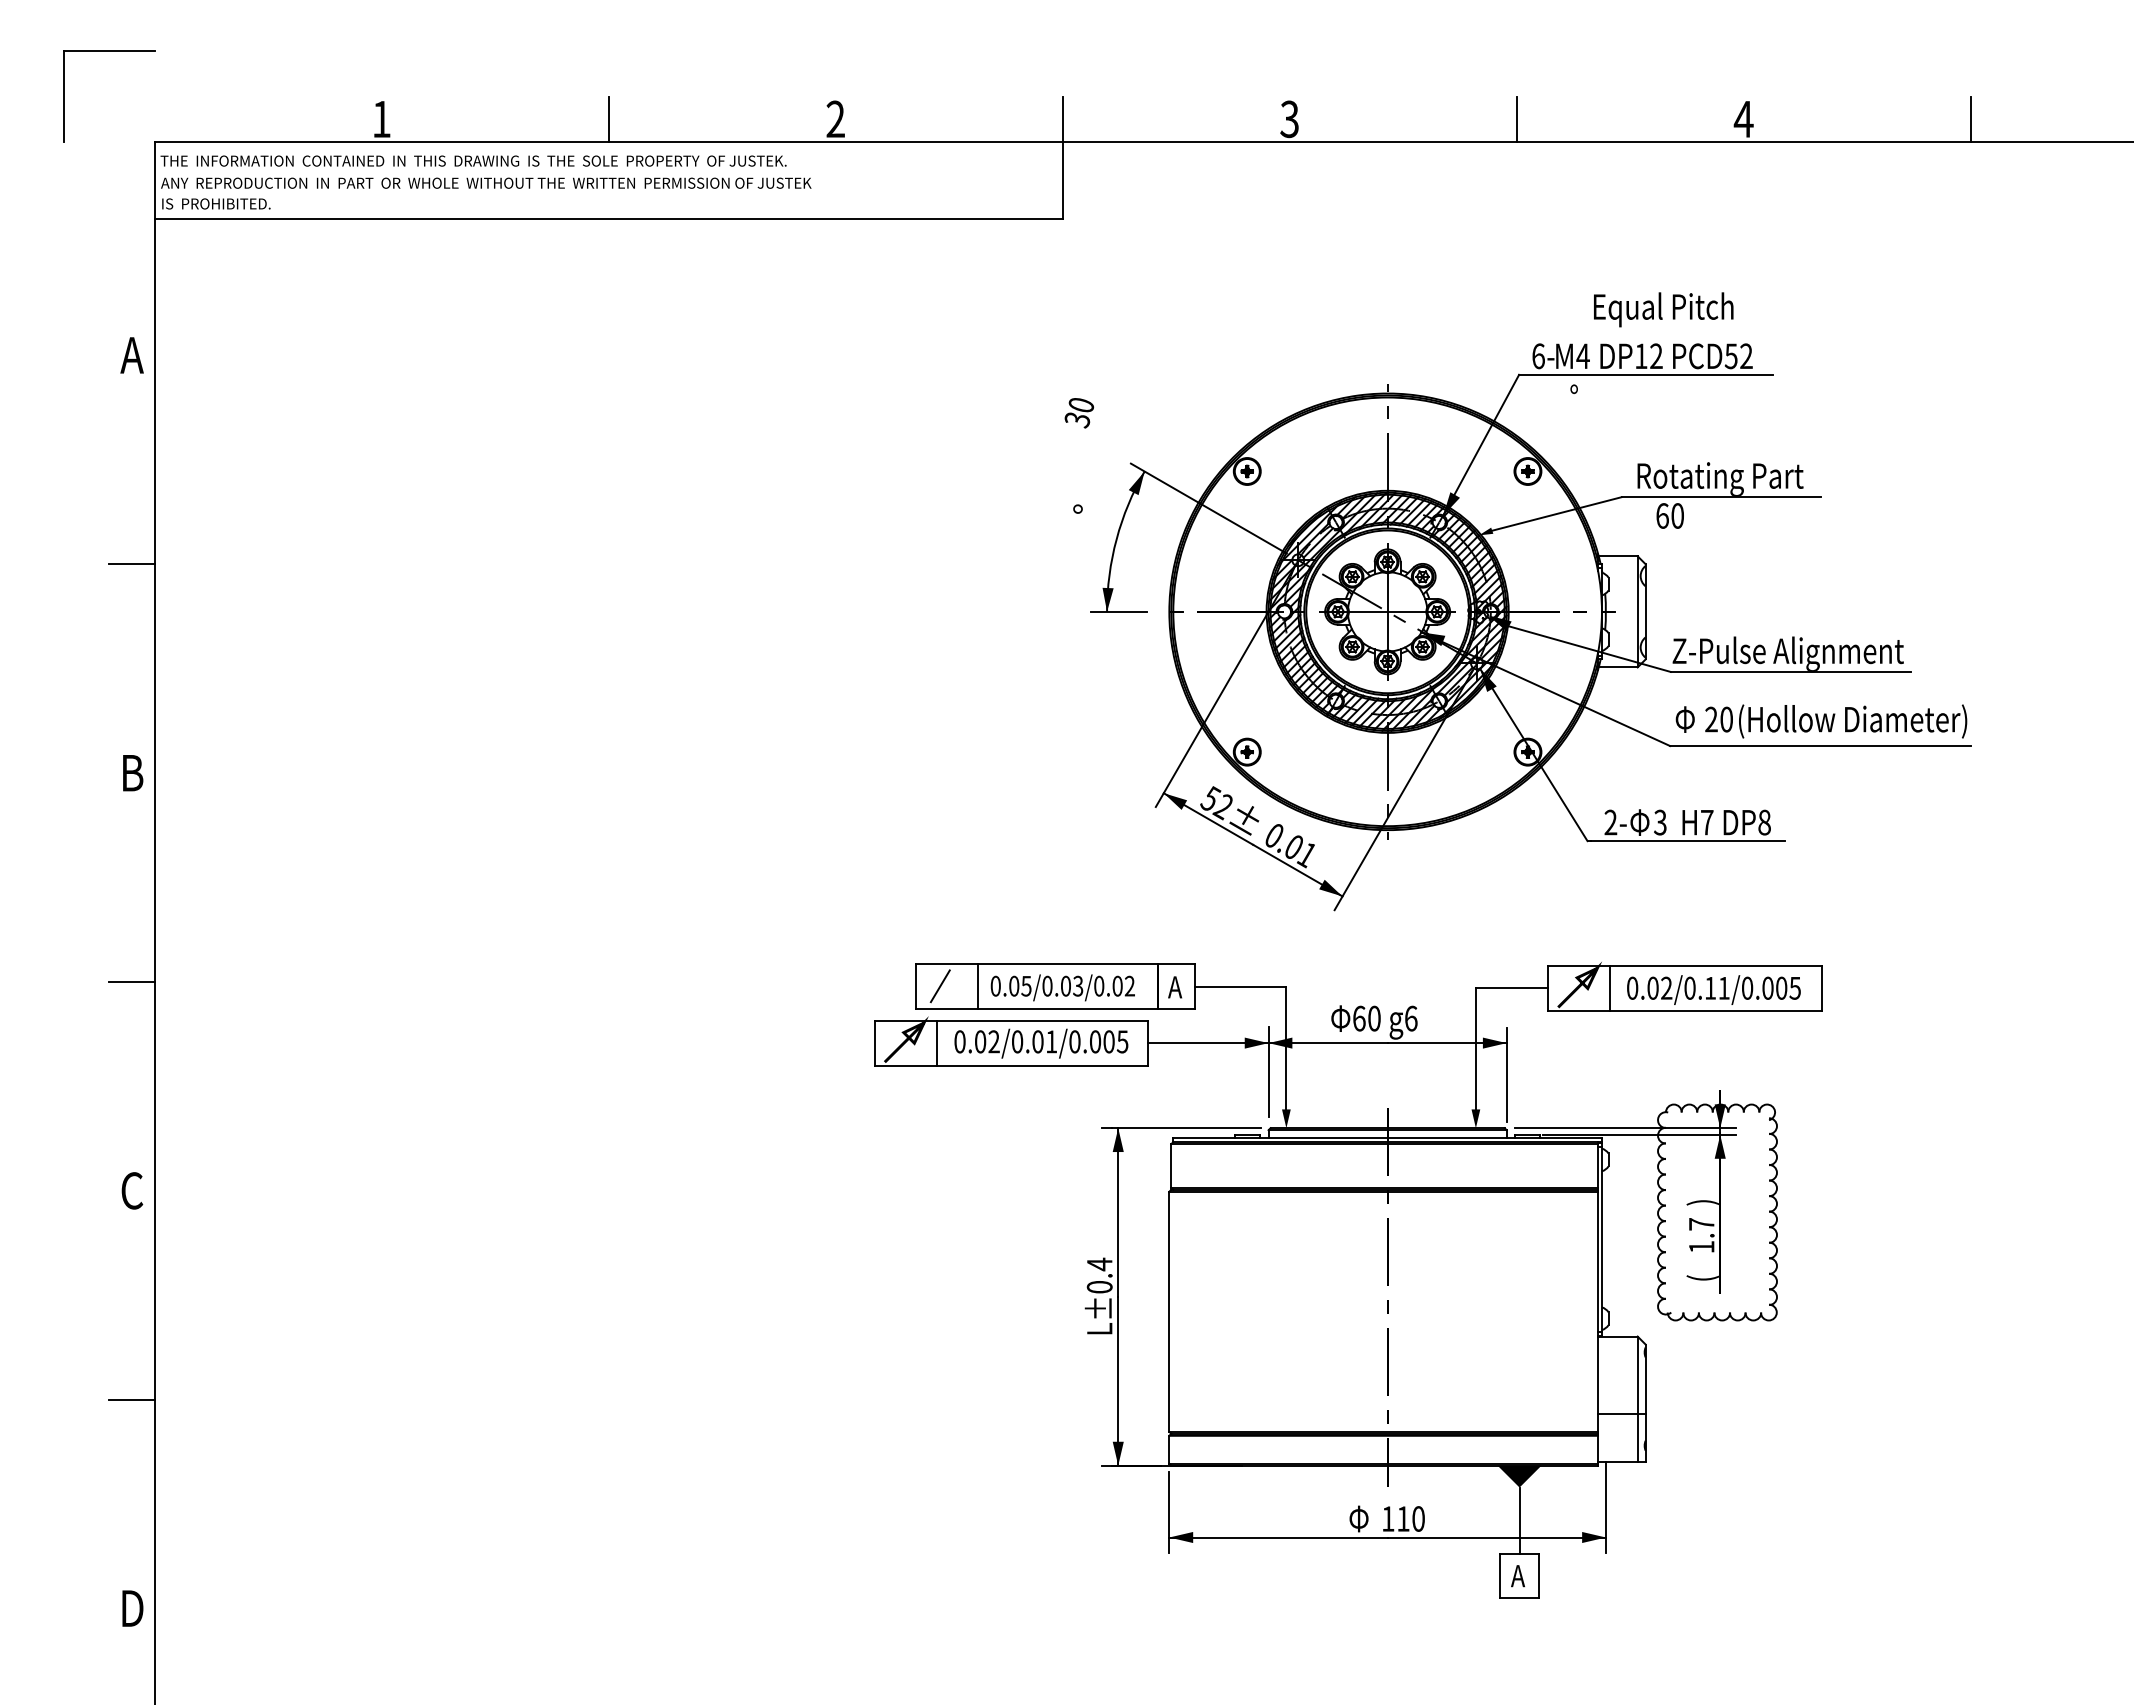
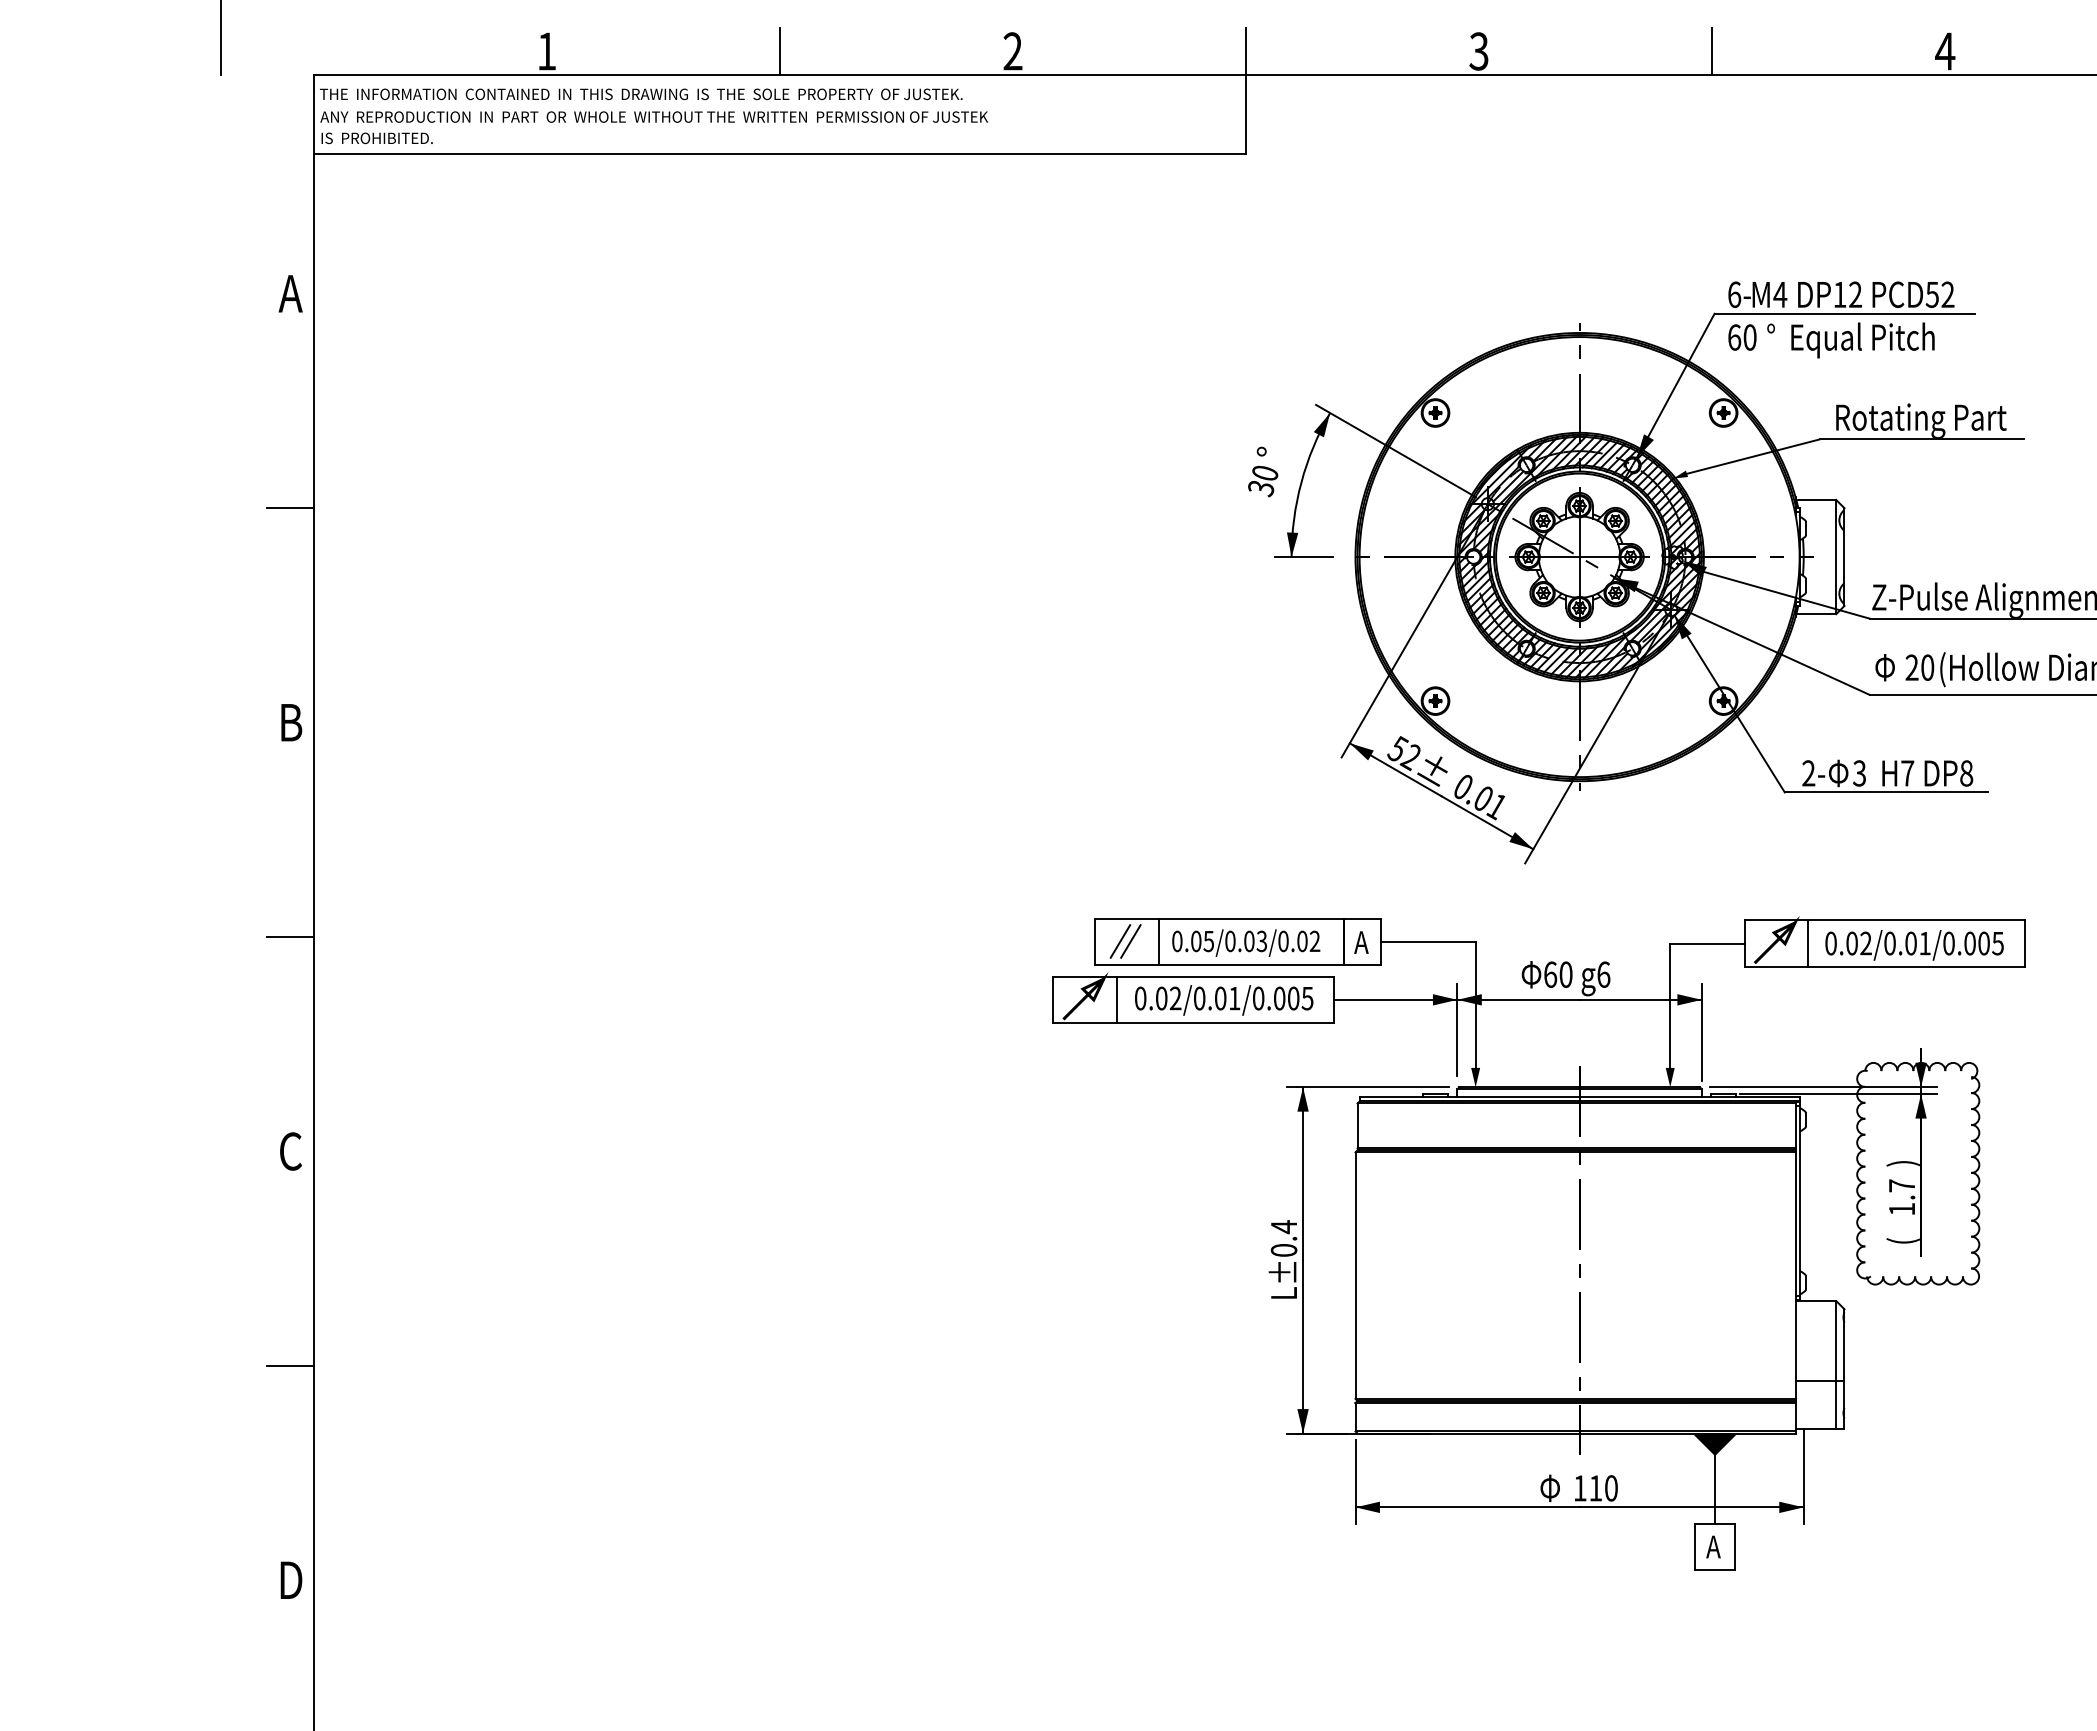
text: (1663, 309) -> (1862, 340), moved
text: (1079, 413) -> (1263, 481), moved
text: (1669, 515) -> (1741, 337), moved
line: (950, 986) -> (1130, 941), added
text: (1710, 987) -> (1911, 942), 0.02/0.11/0.005 -> 0.02/0.01/0.005

